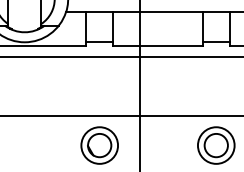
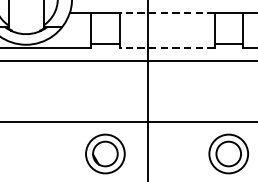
line: (158, 12) -> (167, 13), solid -> dashed
line: (158, 45) -> (167, 48), solid -> dashed

